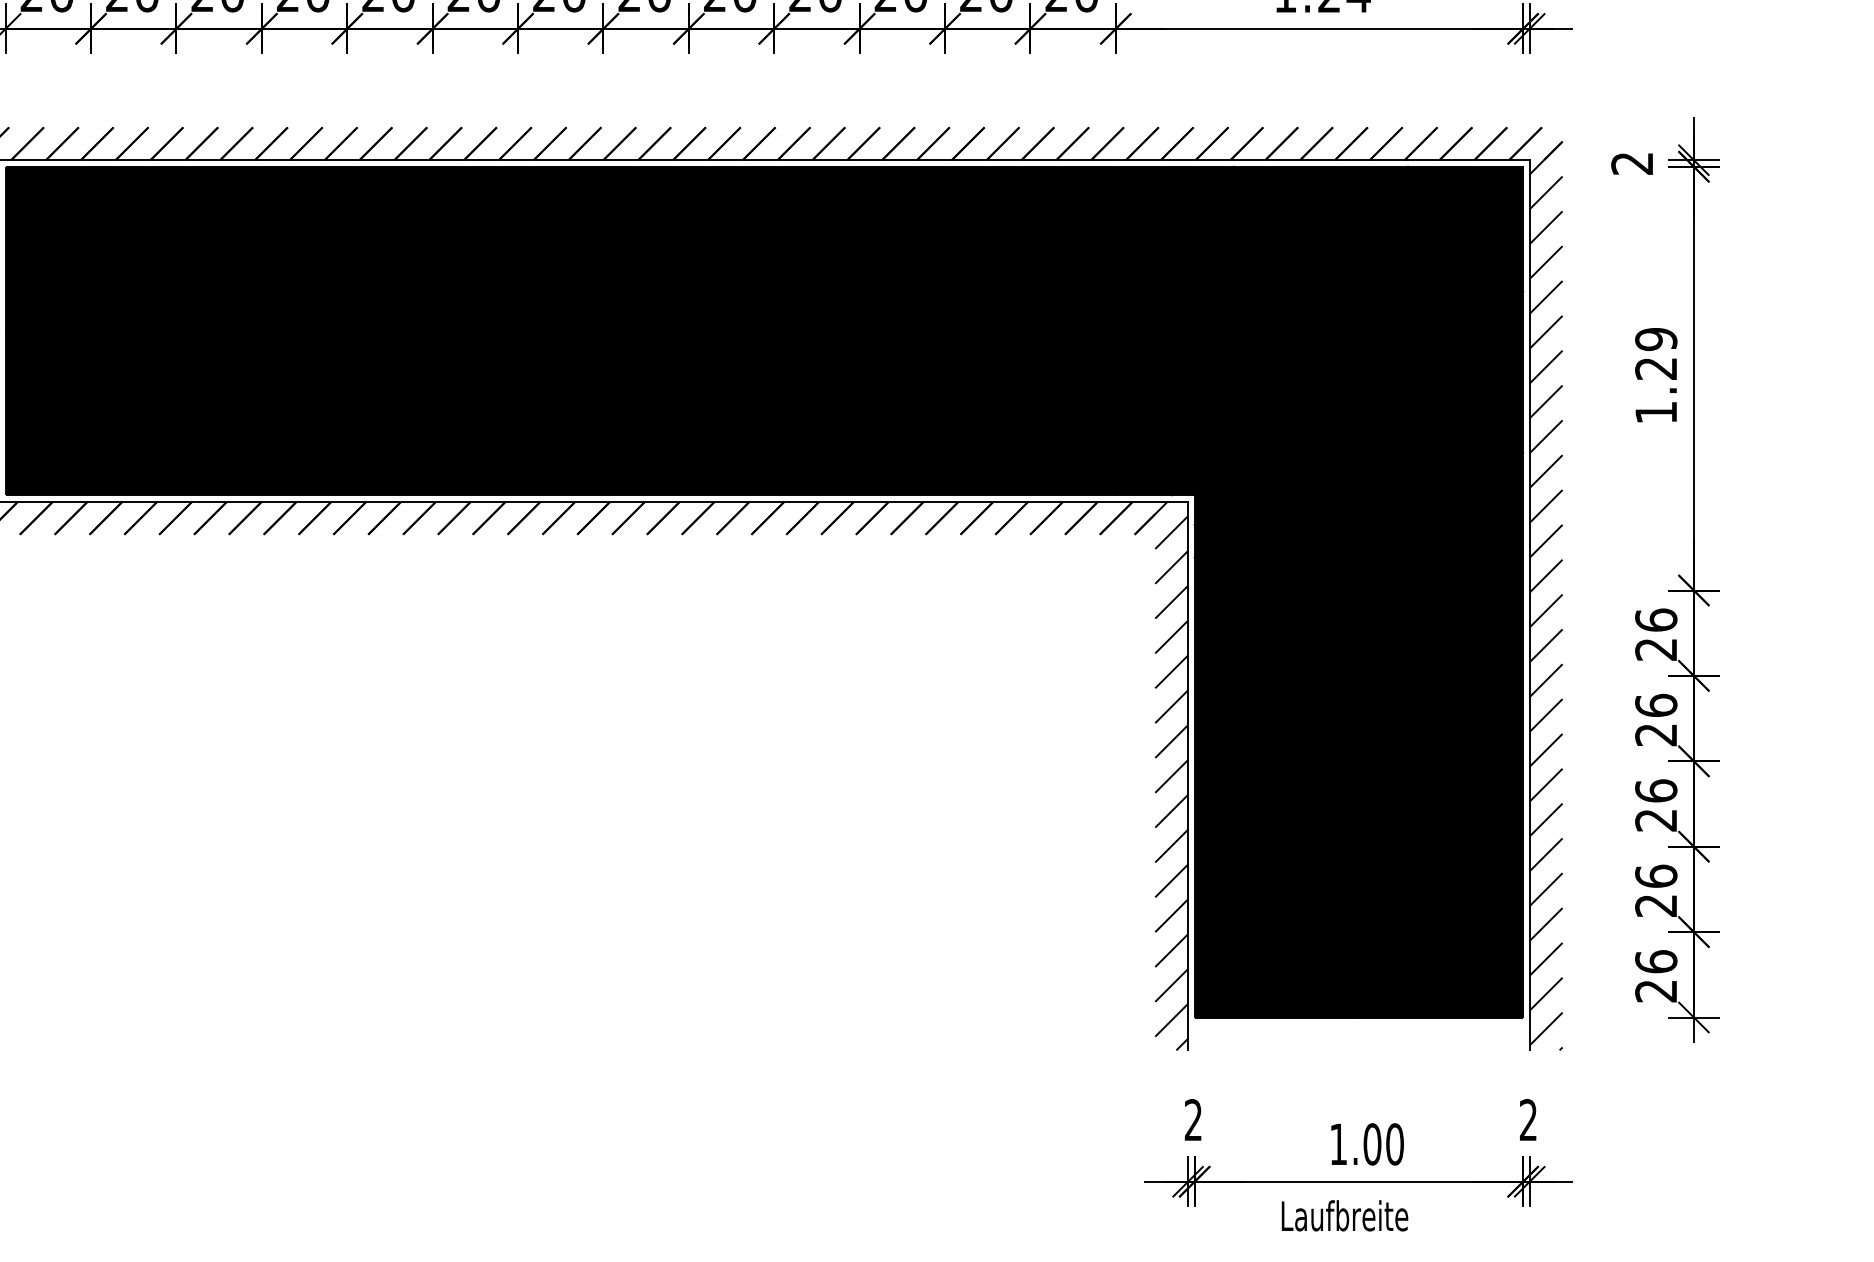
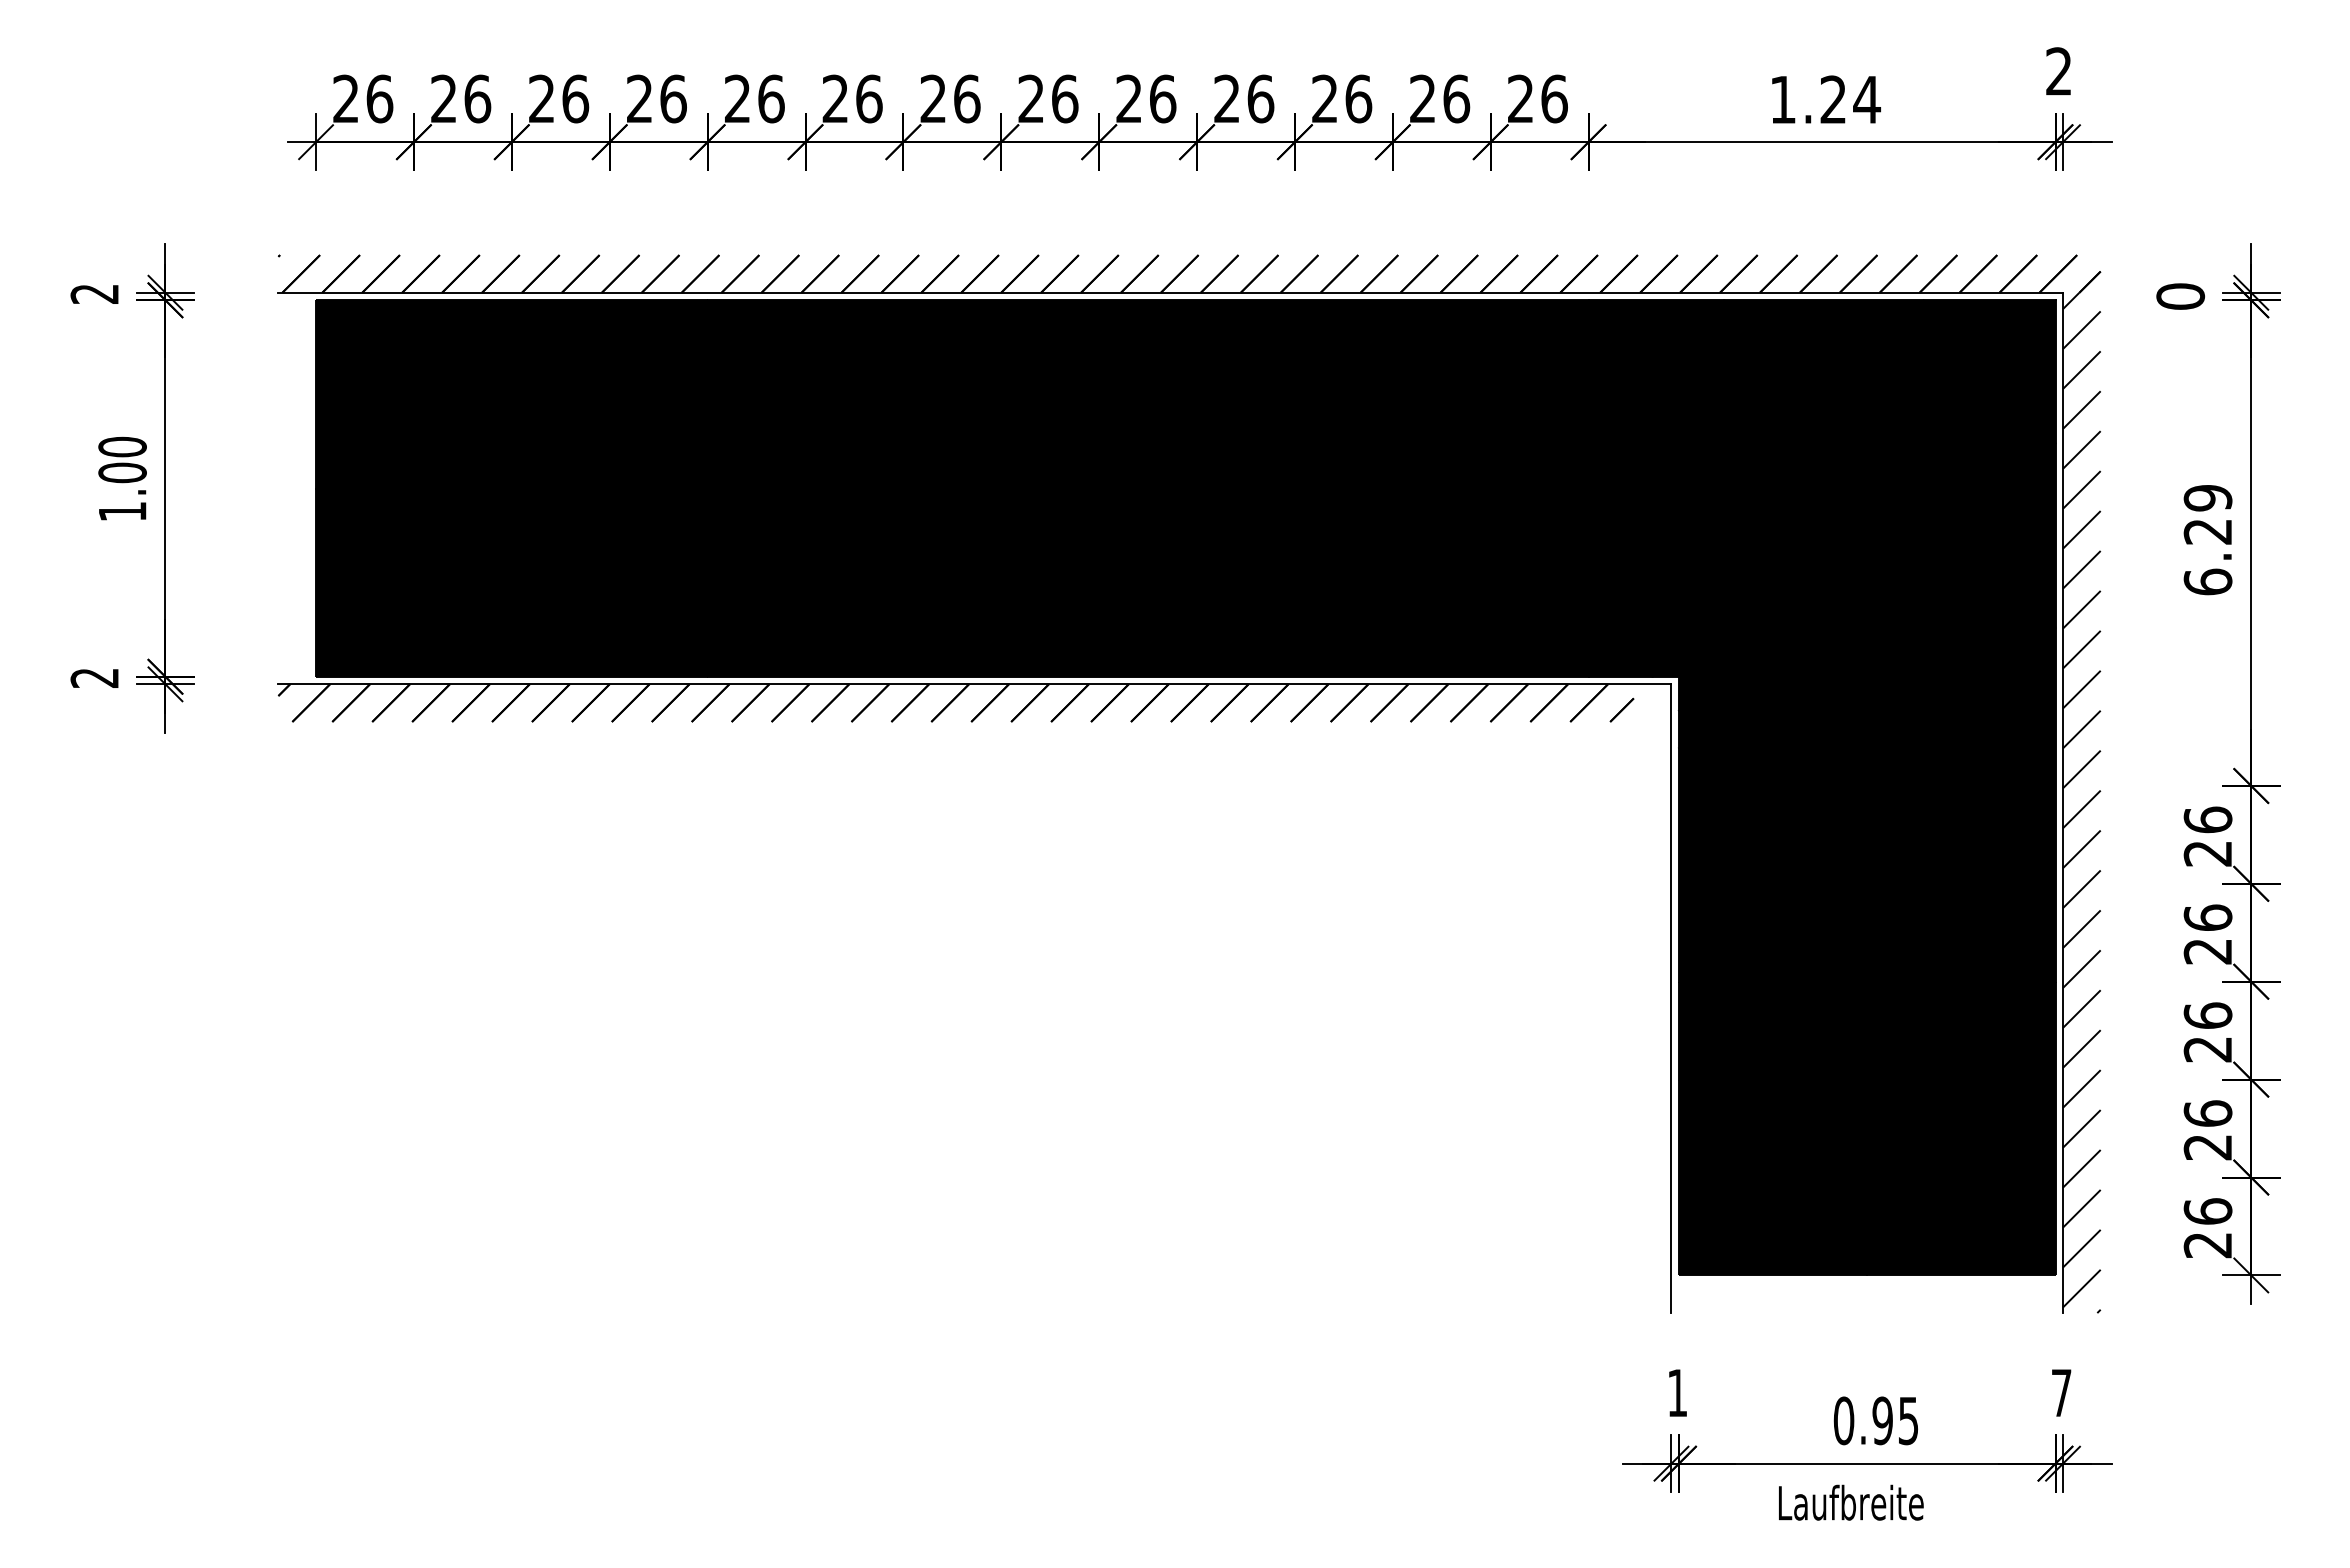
text: (1632, 163) -> (2180, 296), 2 -> 0
text: (1655, 412) -> (2207, 581), 1.29 -> 6.29
hatch: (1171, 775) -> (1652, 998), removed
text: (1192, 1119) -> (1676, 1392), 2 -> 1
text: (1528, 1119) -> (2061, 1392), 2 -> 7
text: (1366, 1144) -> (1875, 1420), 1.00 -> 0.95

